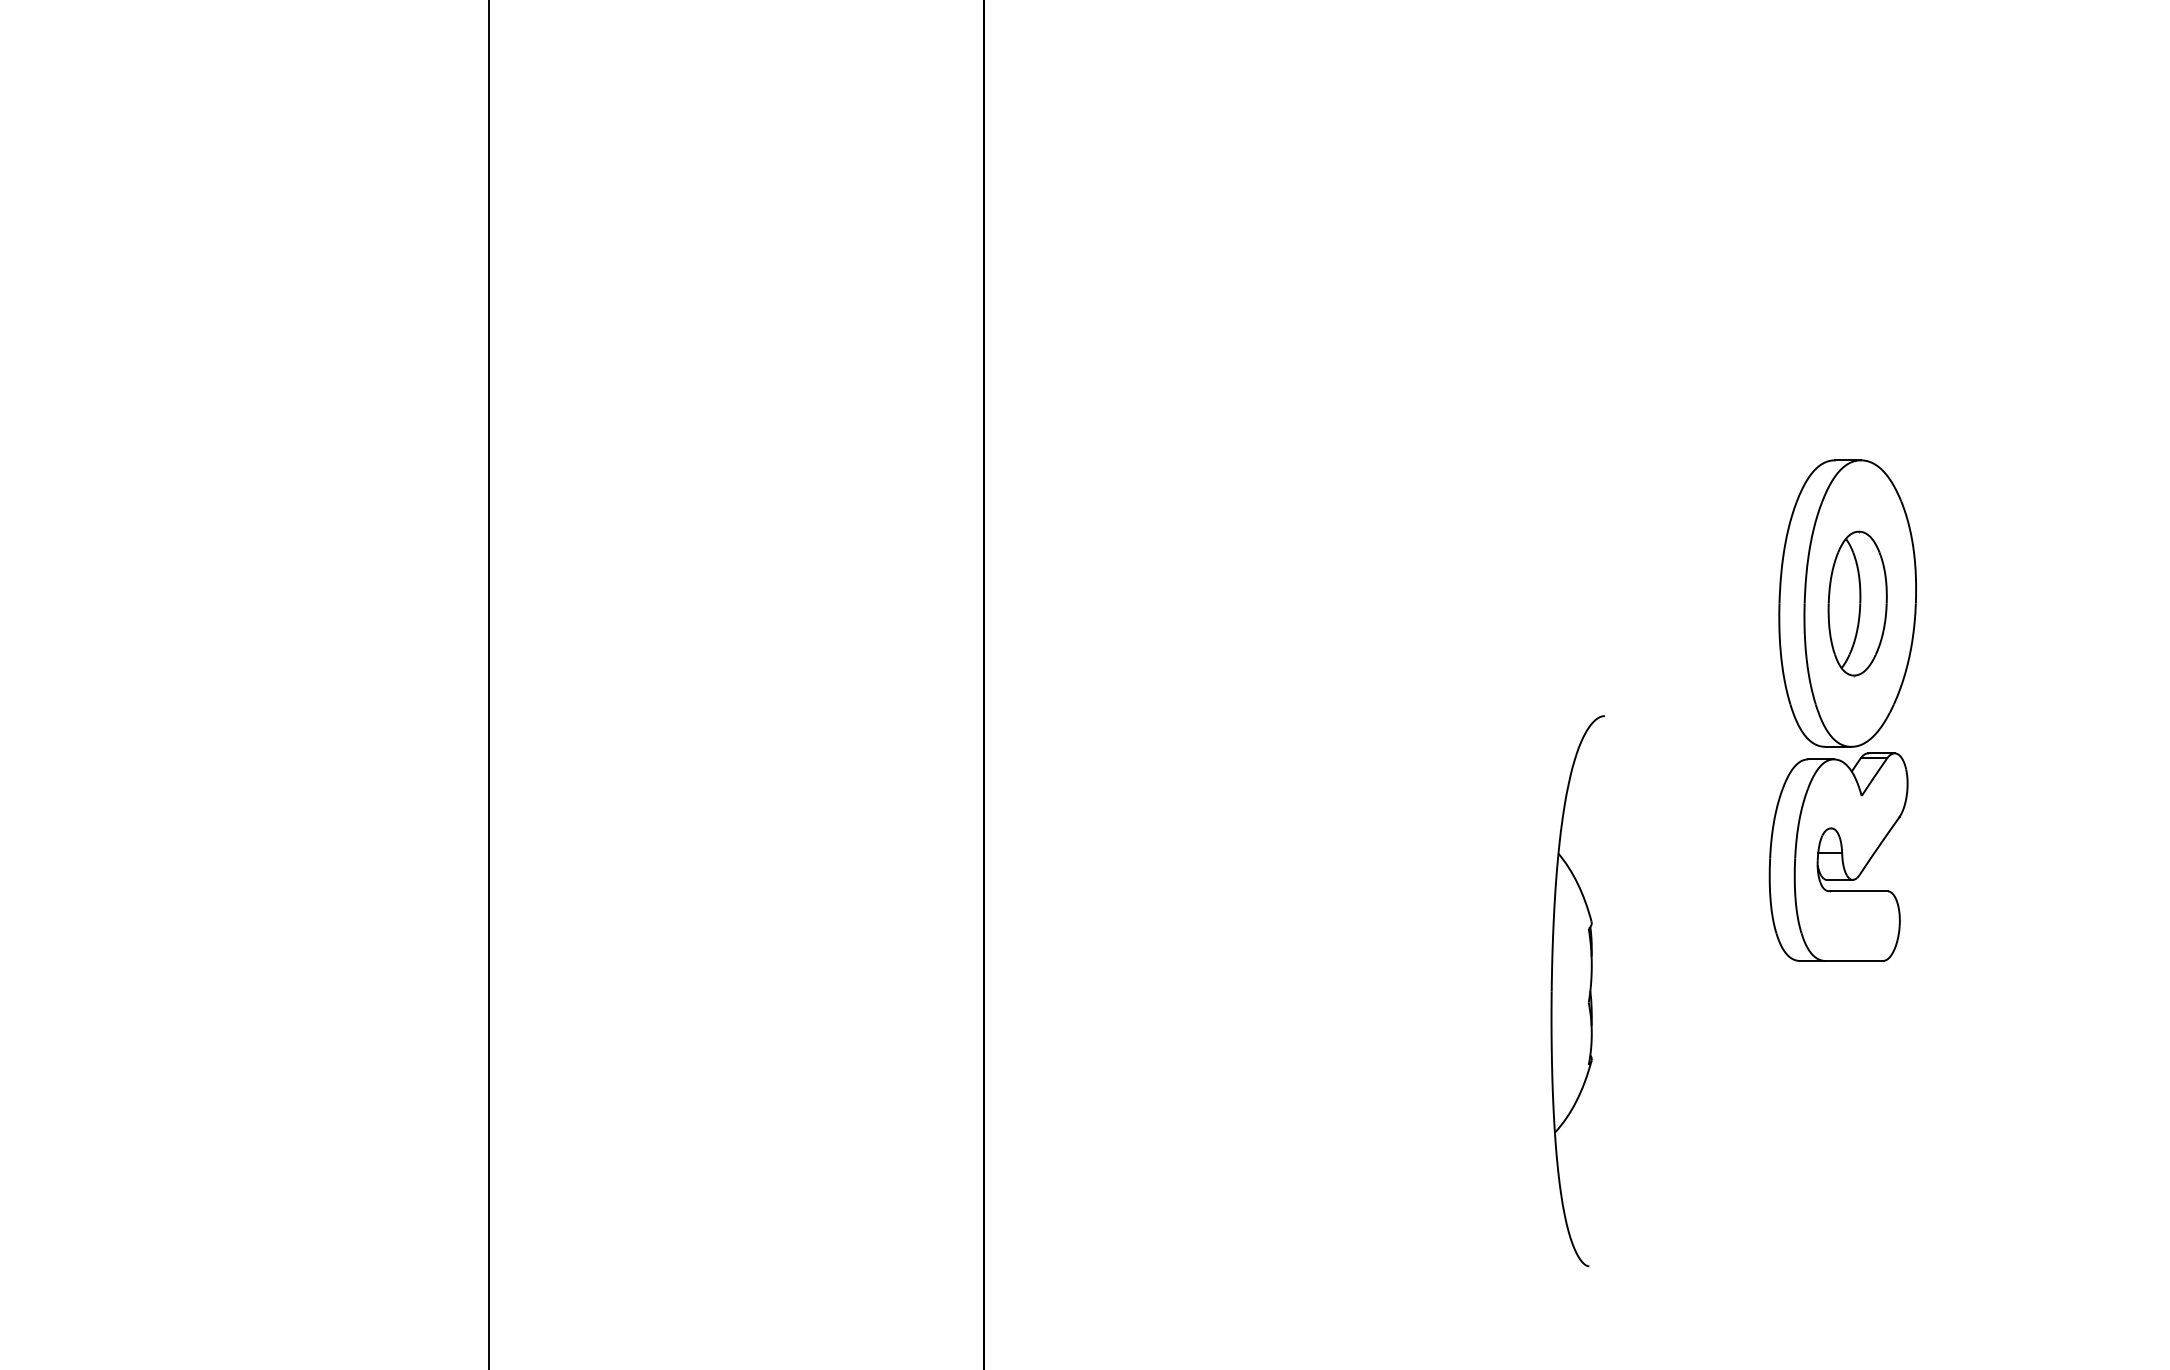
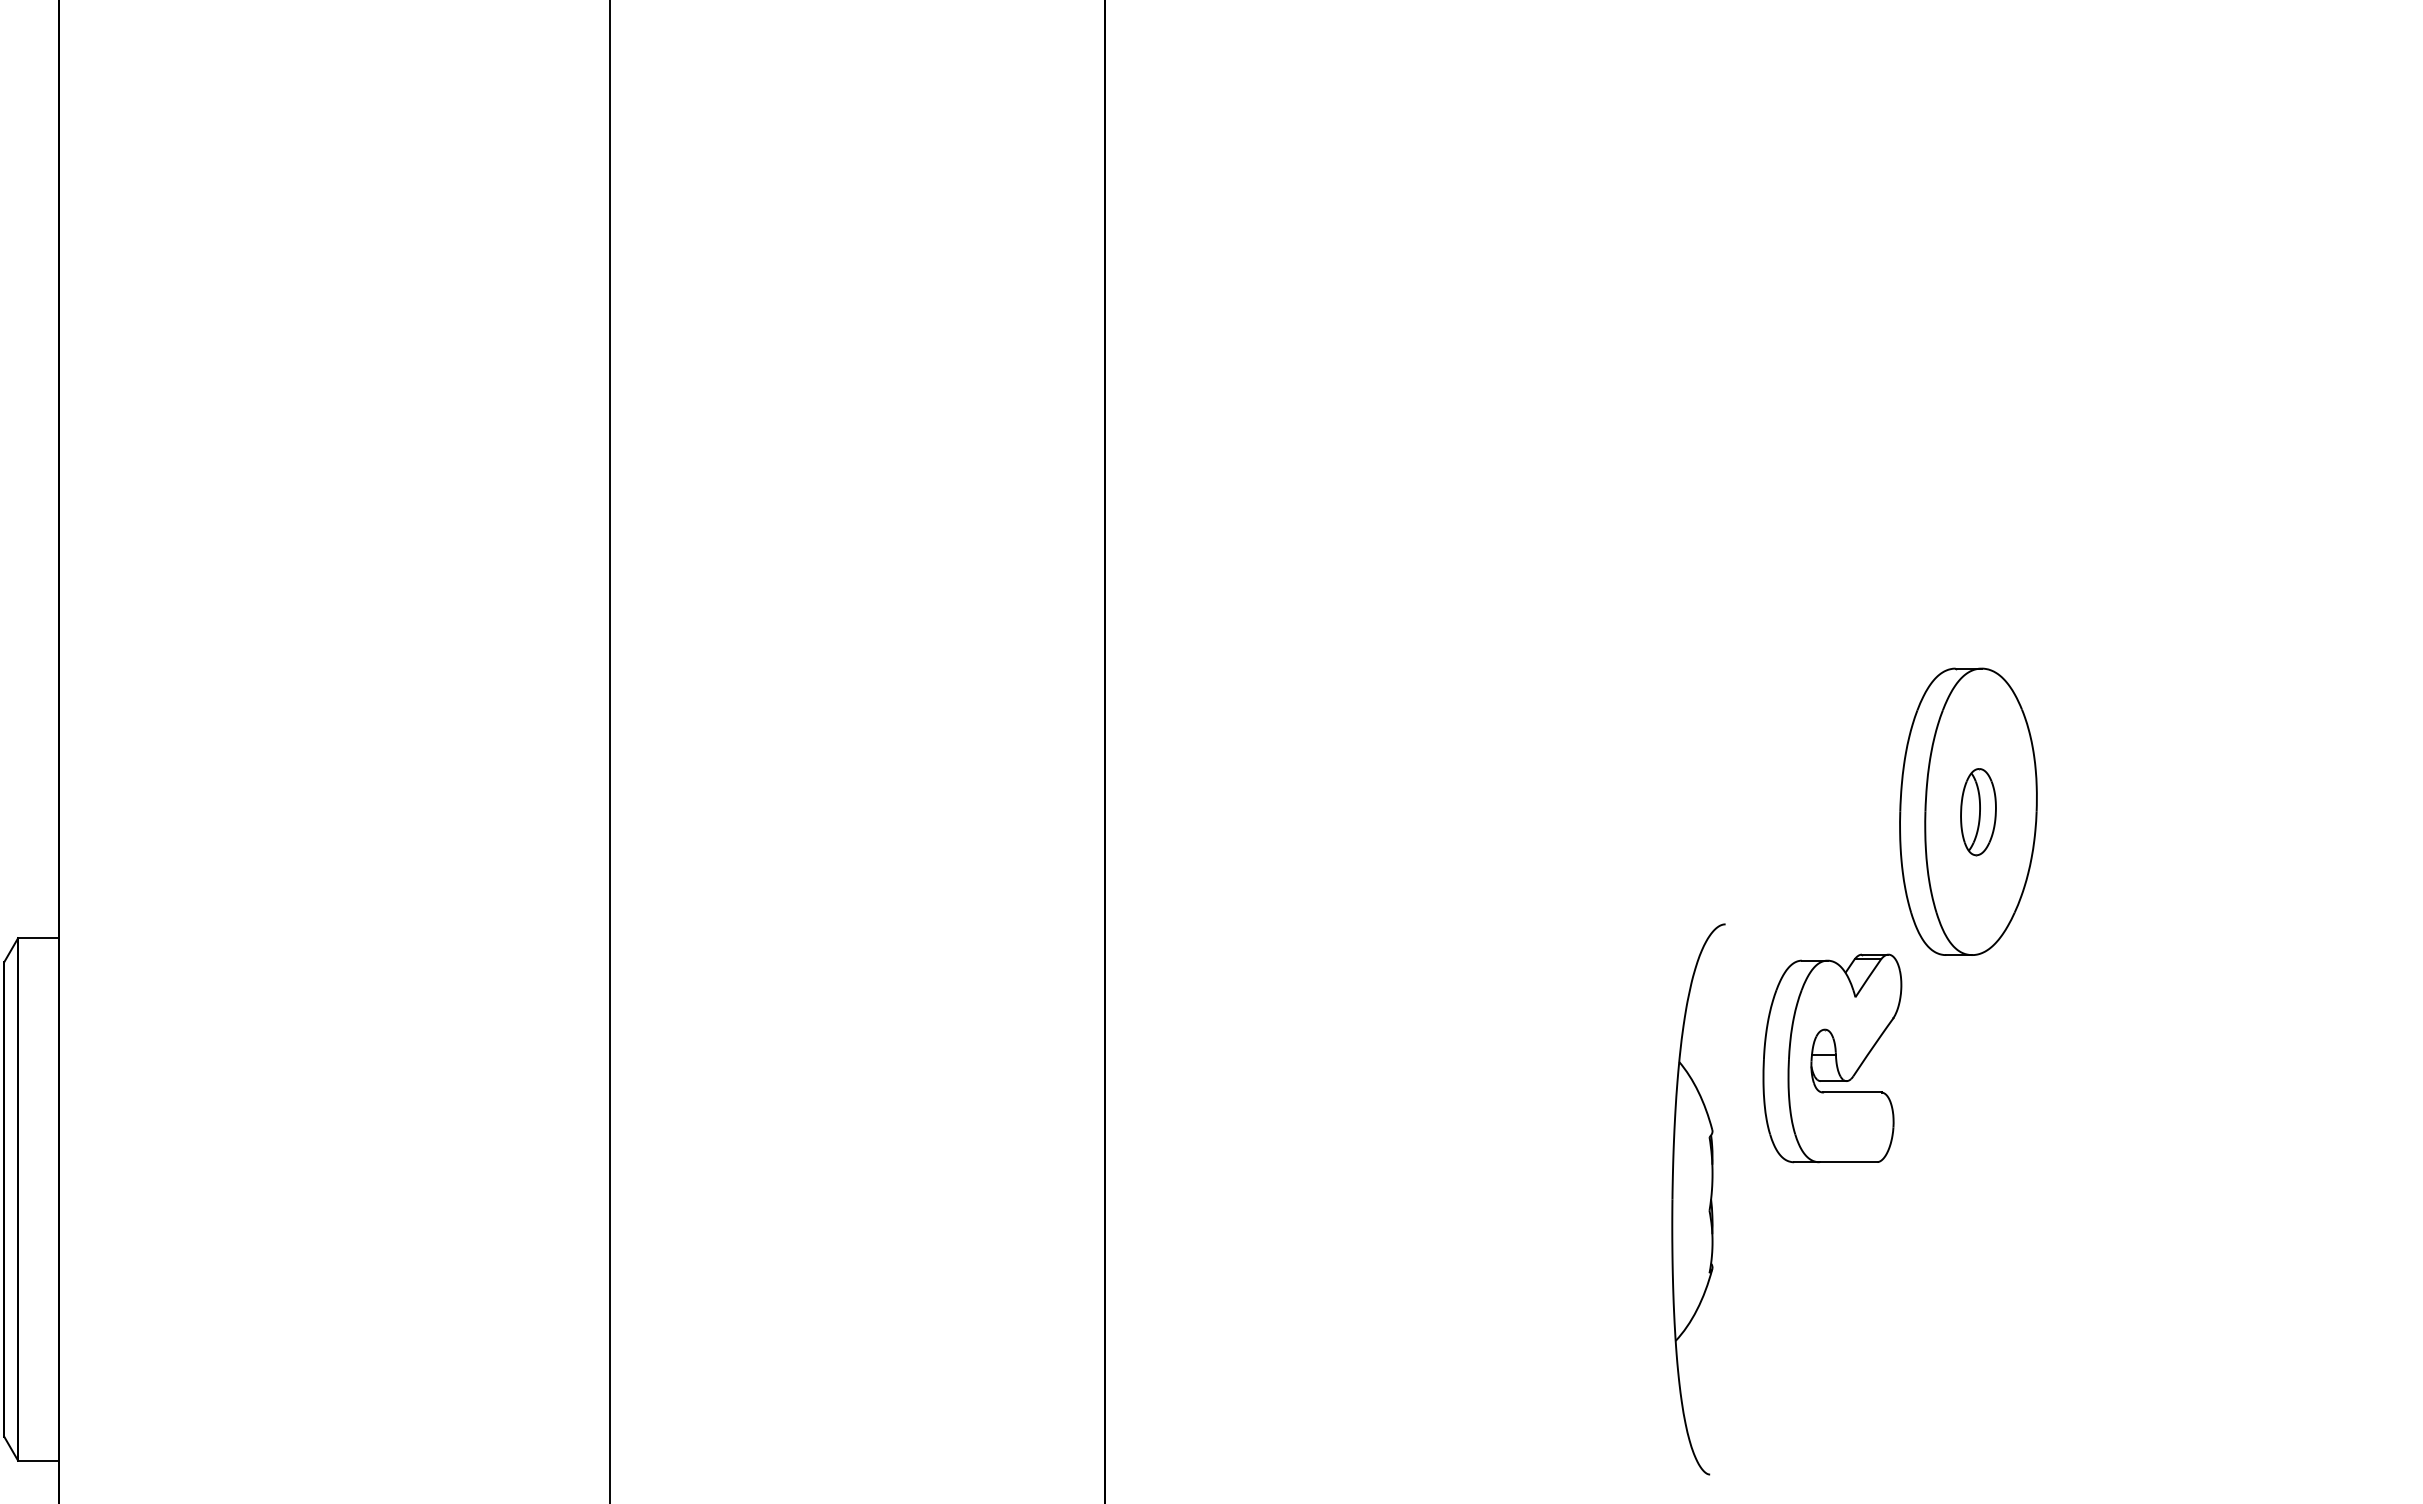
part: (1857, 604) -> (1978, 812), size x0.6
part: (1838, 857) -> (1832, 1058), moved

